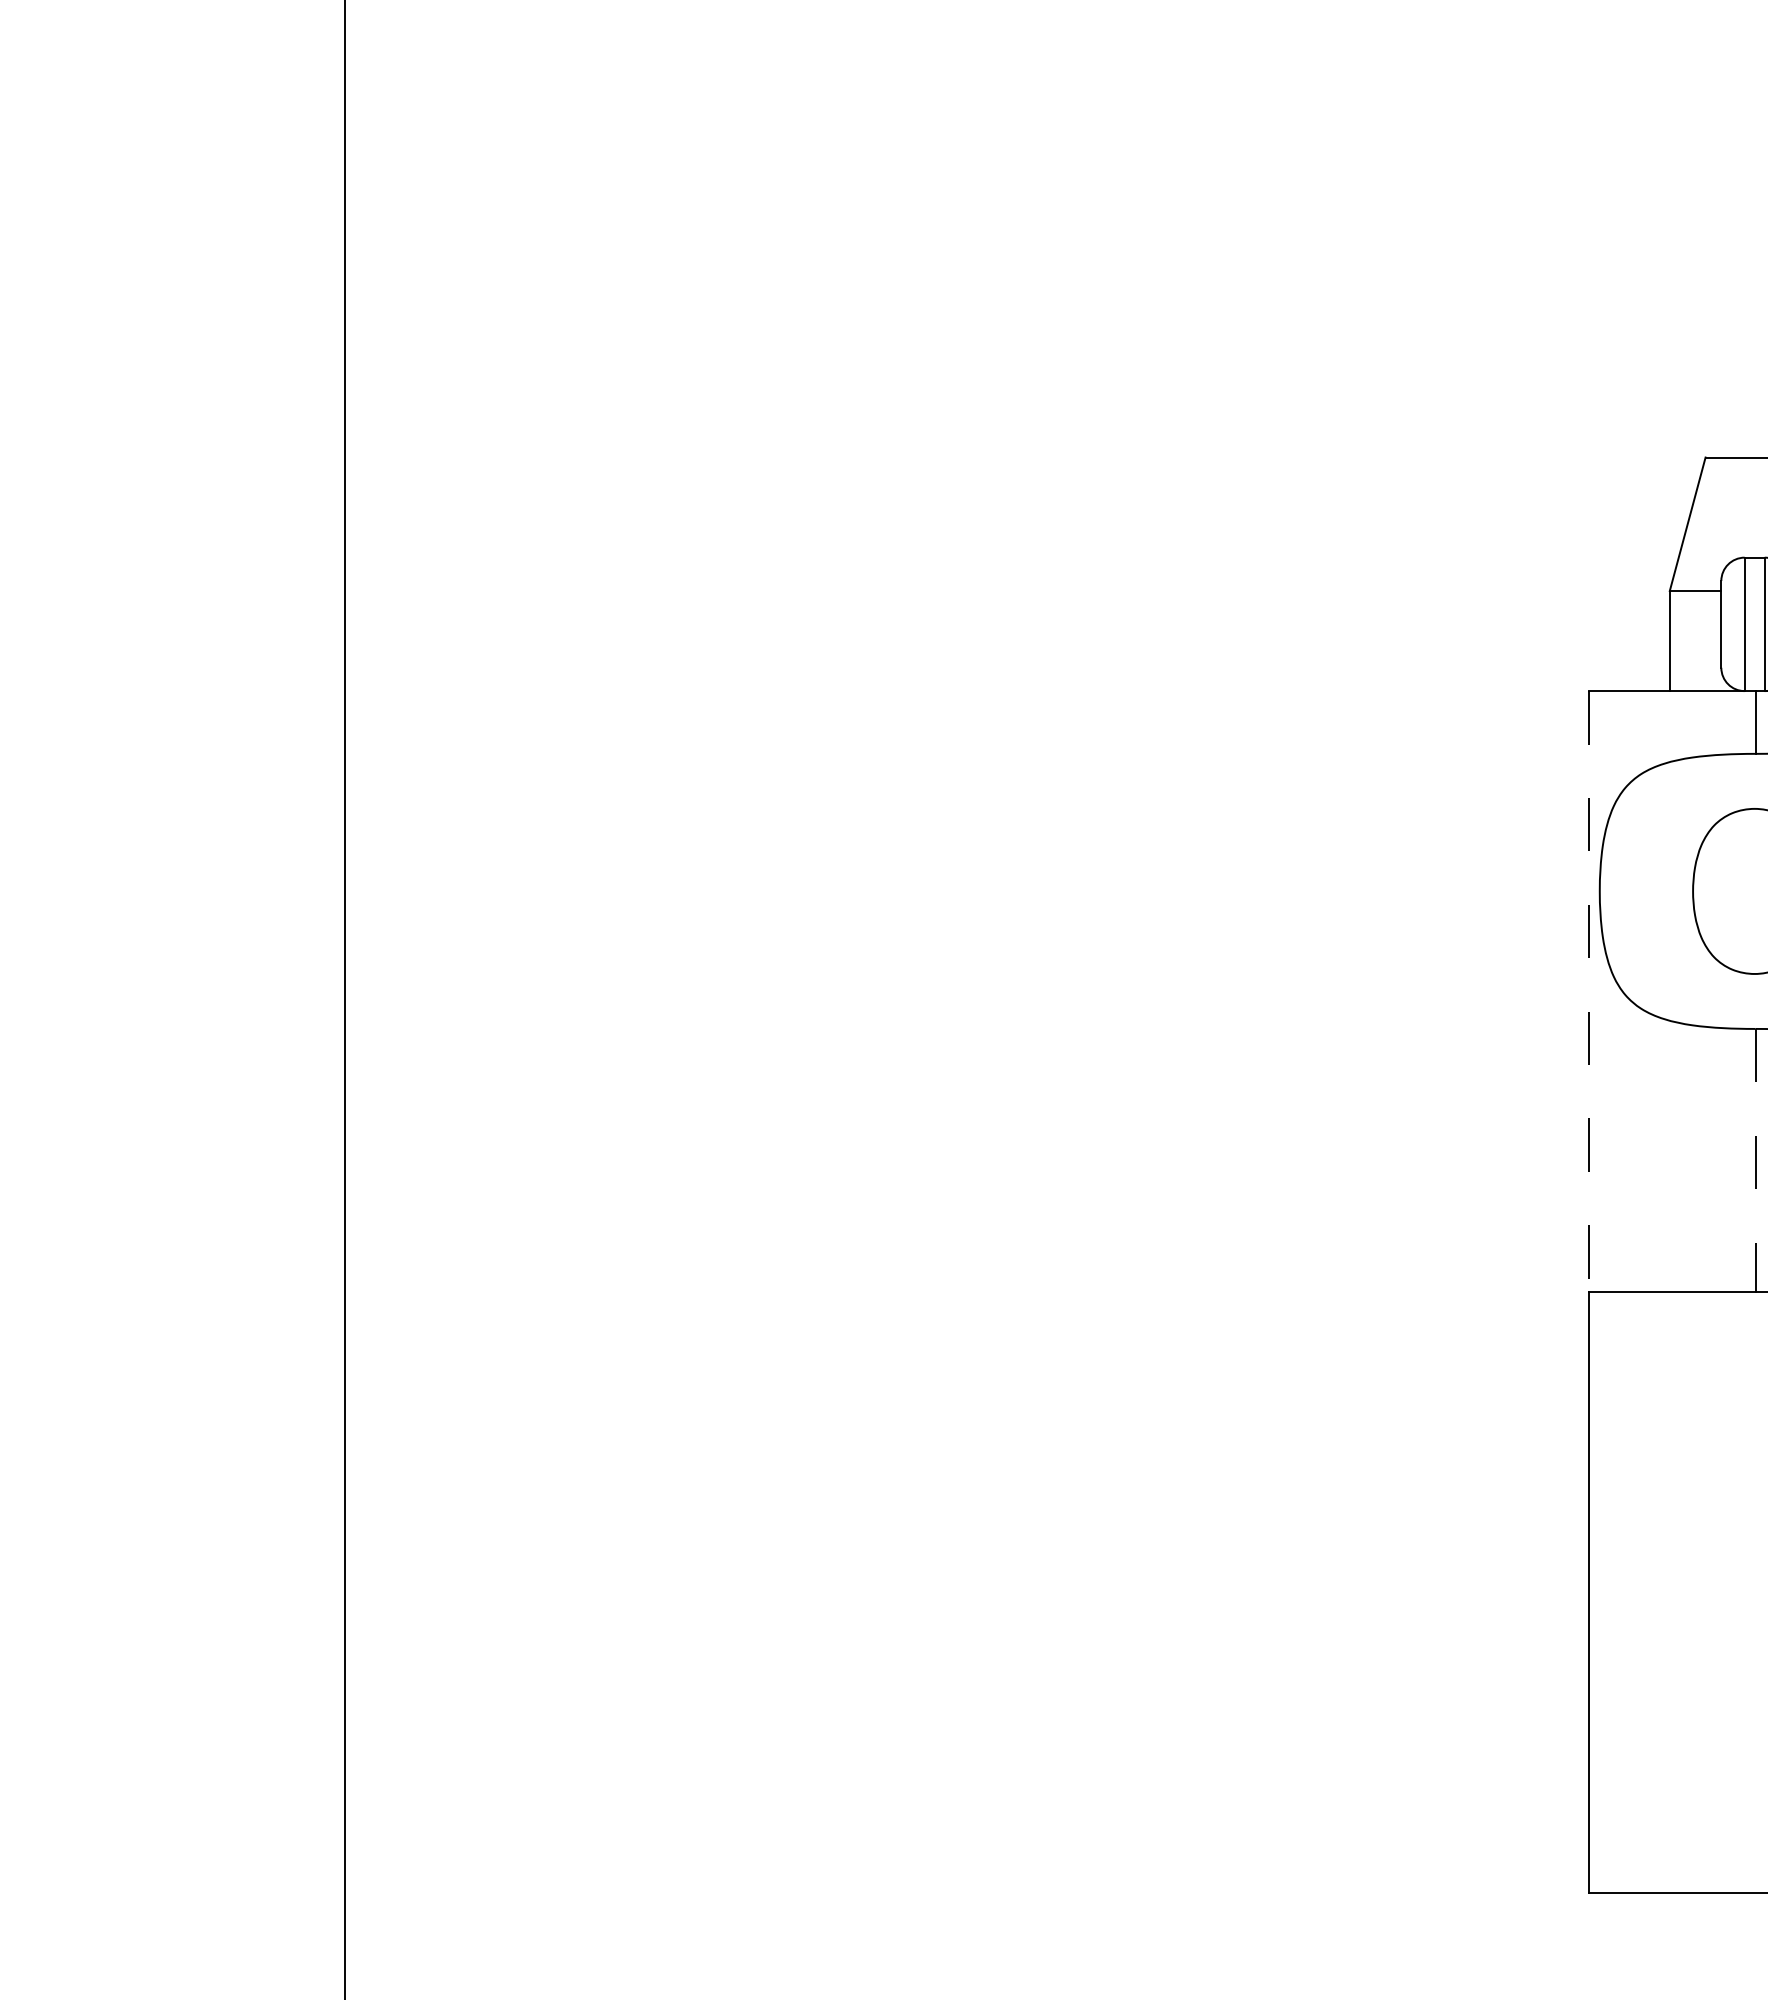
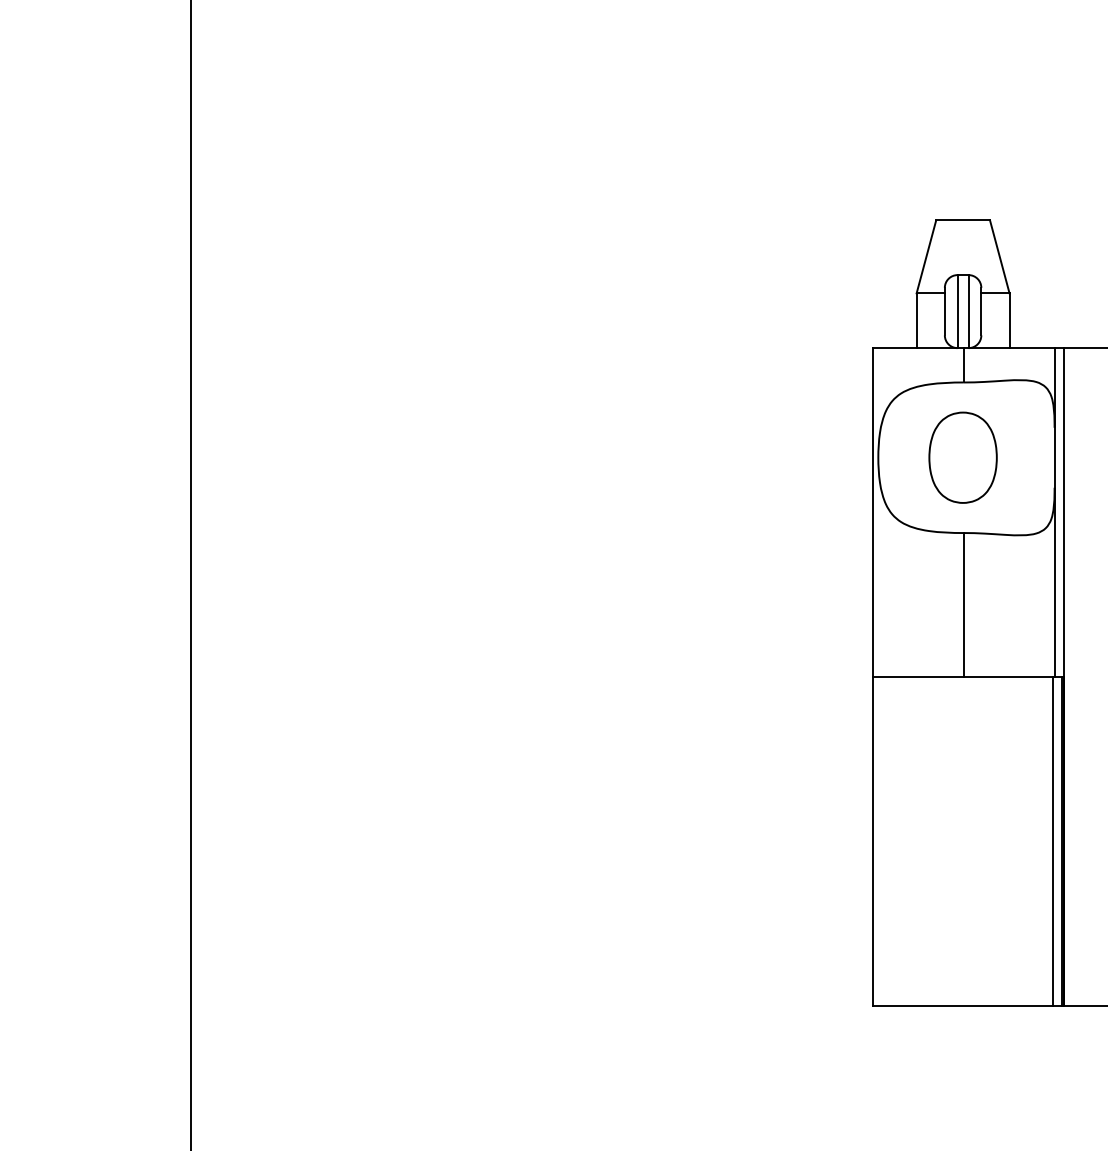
line: (1589, 993) -> (872, 513), dashed -> solid
line: (1755, 1161) -> (963, 605), dashed -> solid

